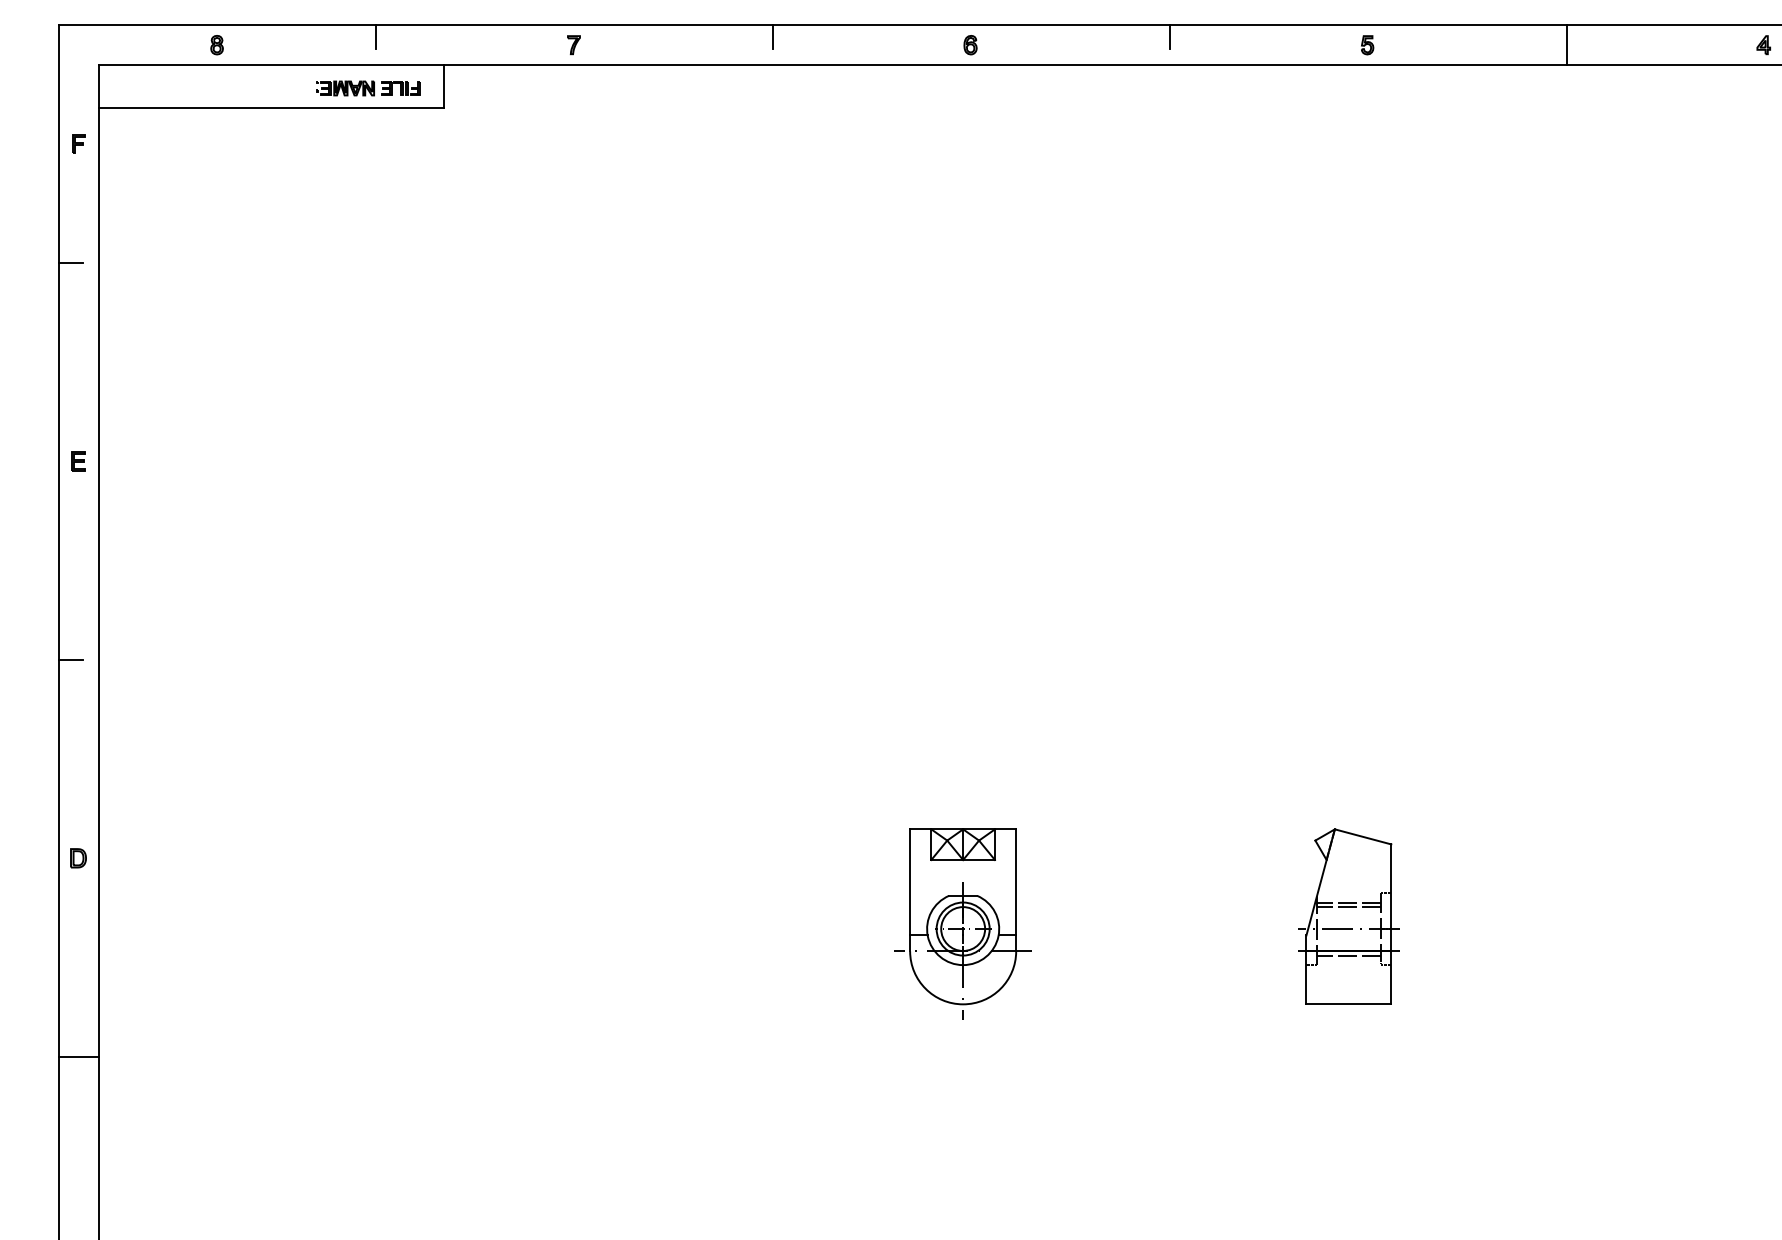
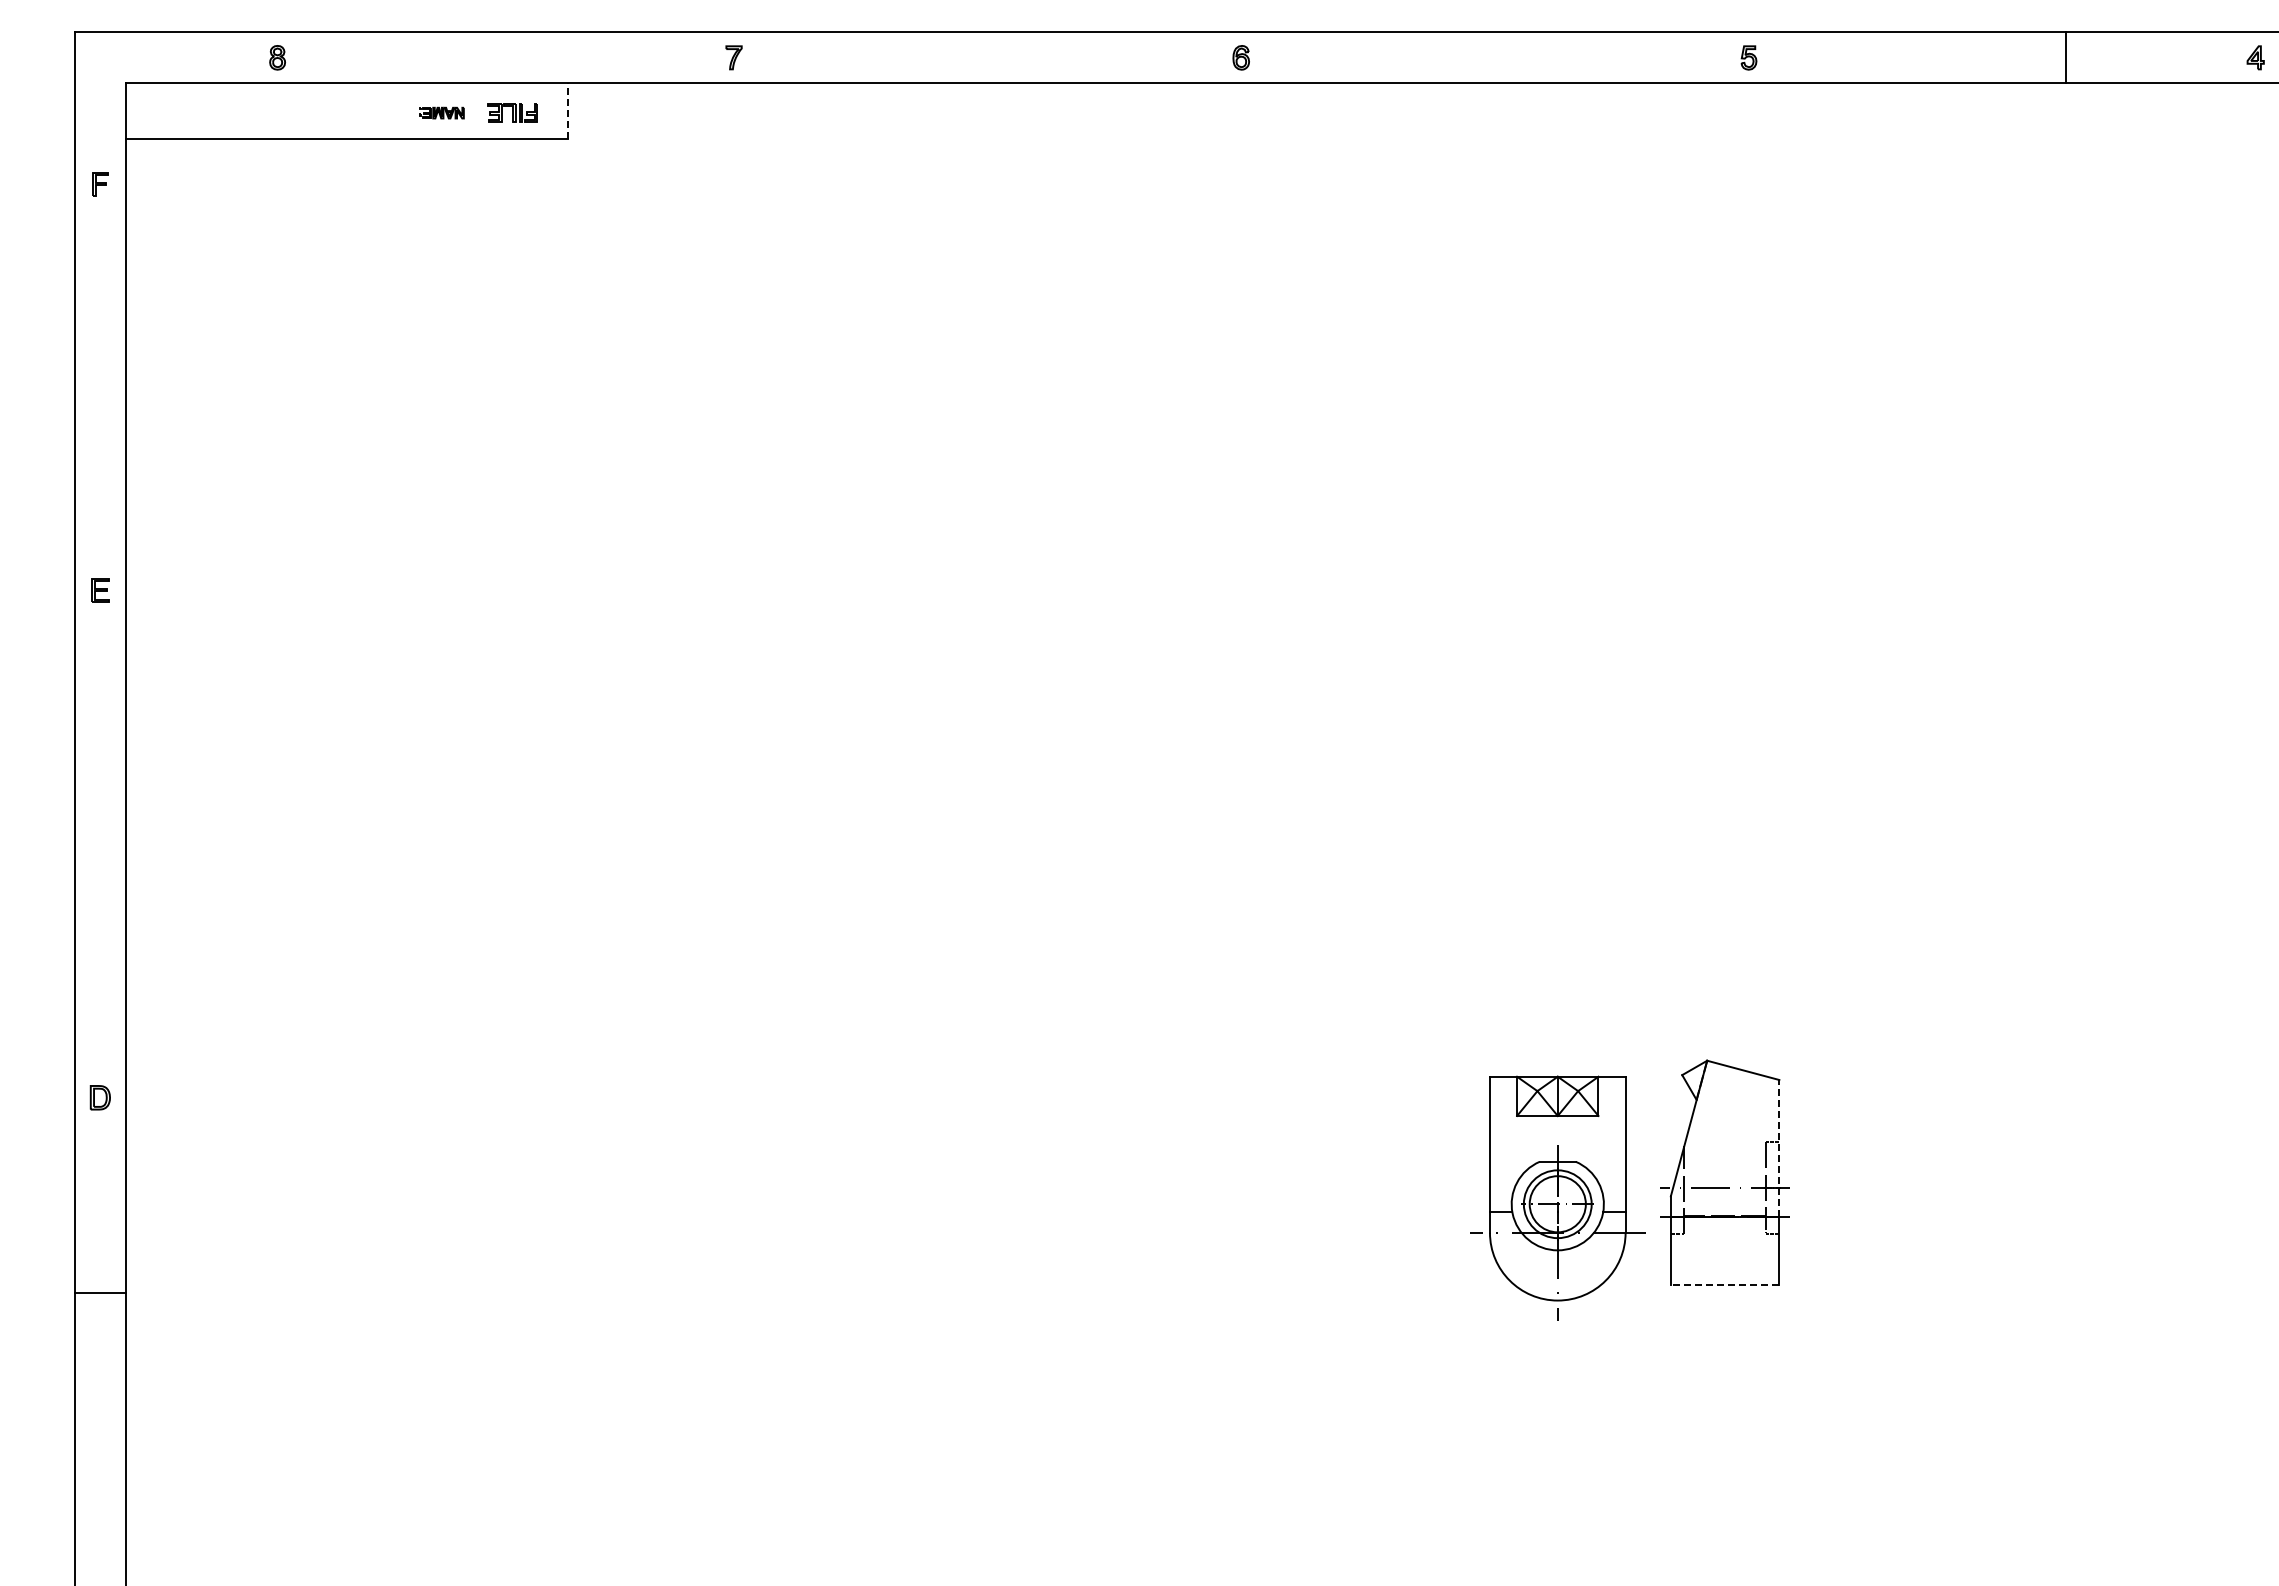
line: (376, 37) -> (481, 47), removed
line: (772, 37) -> (988, 47), removed
line: (1170, 37) -> (1496, 47), removed
line: (1566, 44) -> (2066, 57), moved
line: (443, 86) -> (567, 110), solid -> dashed
part: (345, 87) -> (441, 112), size x0.6
line: (70, 263) -> (90, 336), removed
line: (70, 660) -> (90, 844), removed
line: (1391, 897) -> (1779, 1147), solid -> dashed
line: (1348, 902) -> (1724, 1154), removed
line: (1348, 907) -> (1724, 1160), removed
part: (962, 923) -> (1557, 1197), moved
line: (1348, 955) -> (1724, 1222), removed
line: (1348, 1004) -> (1724, 1284), solid -> dashed
line: (78, 1056) -> (100, 1293), moved

